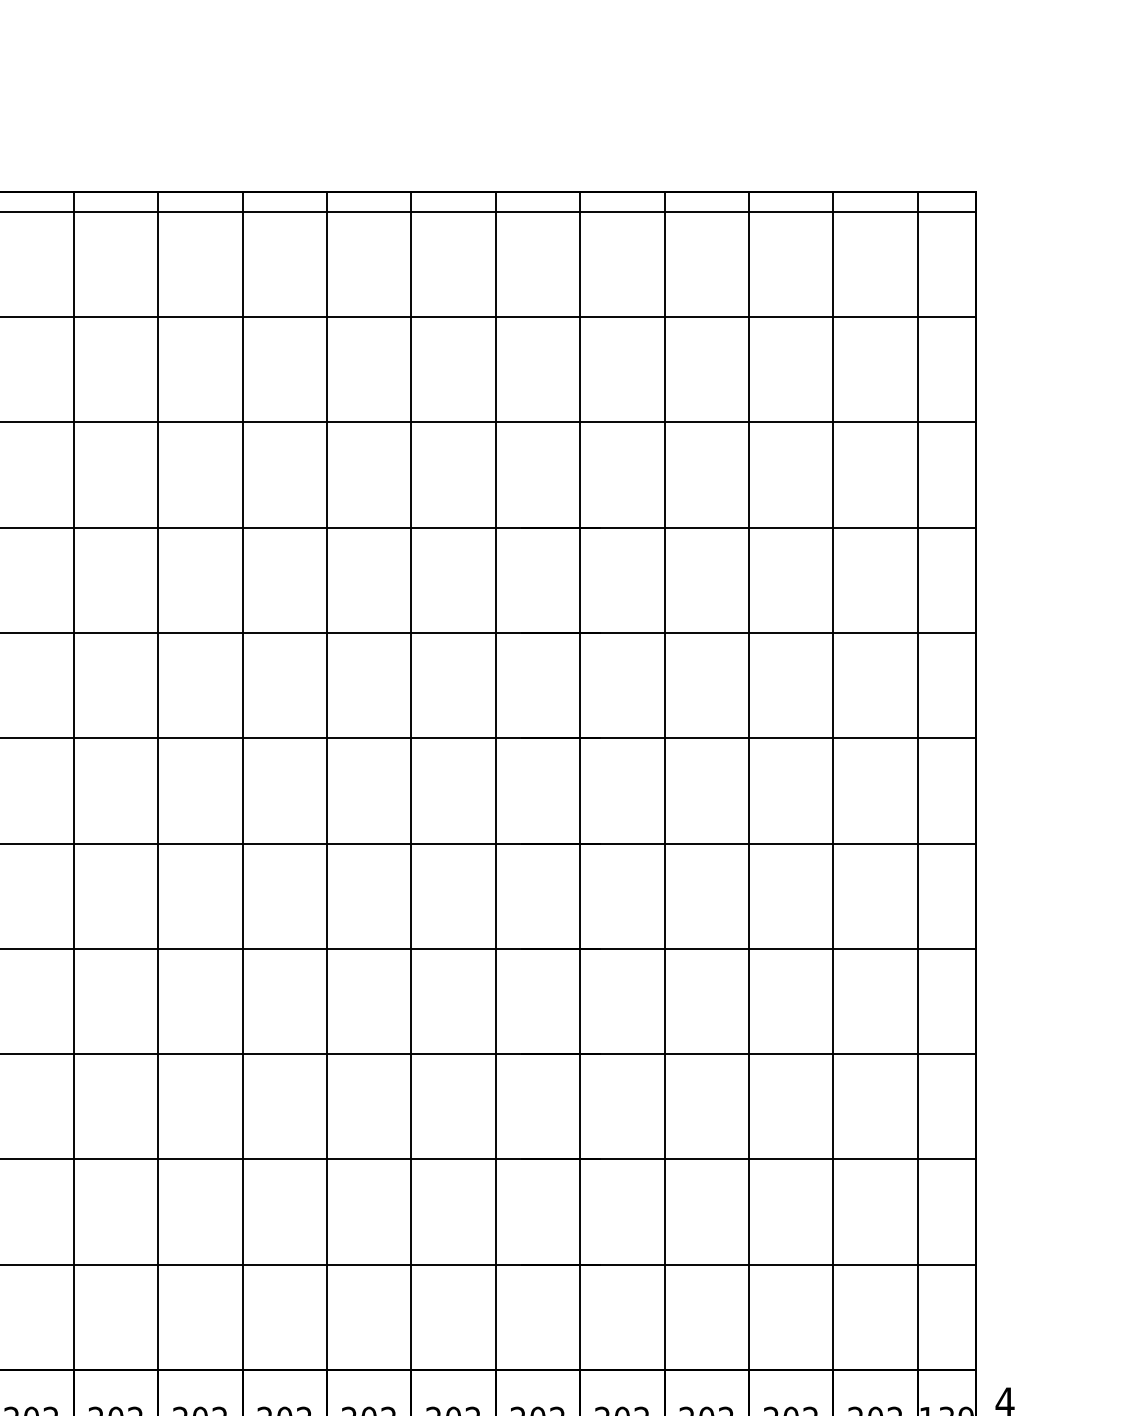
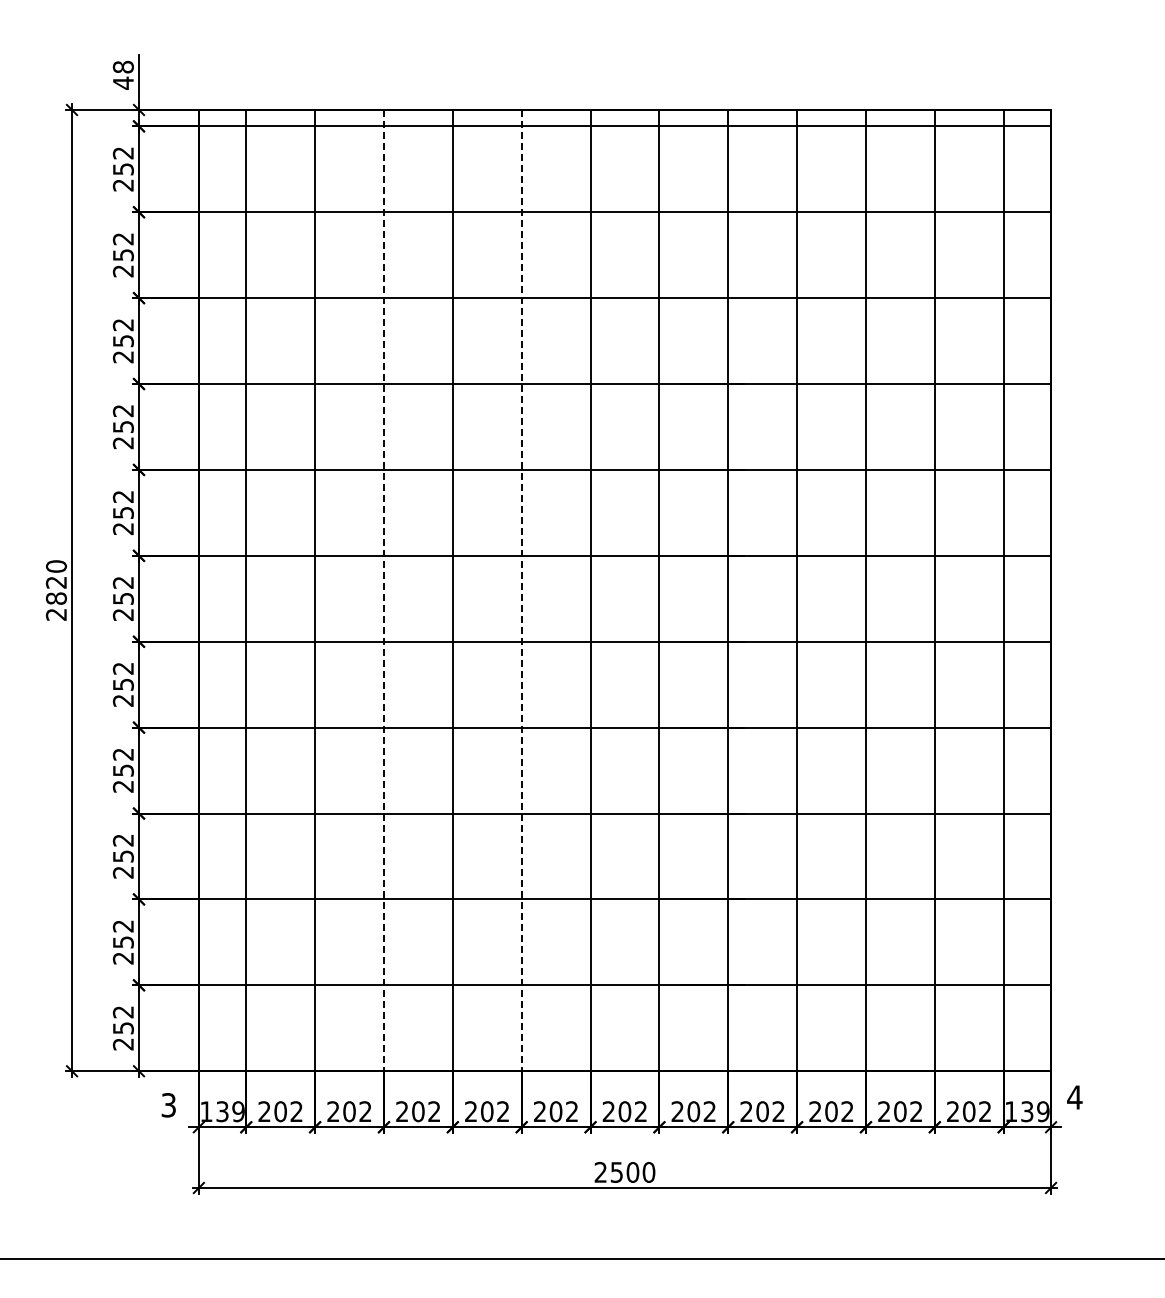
line: (157, 780) -> (383, 590), solid -> dashed
line: (326, 780) -> (521, 590), solid -> dashed

